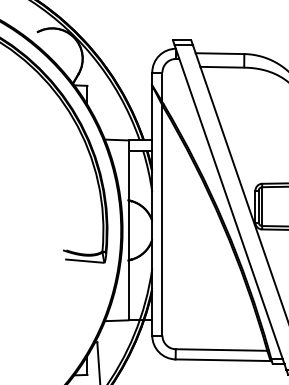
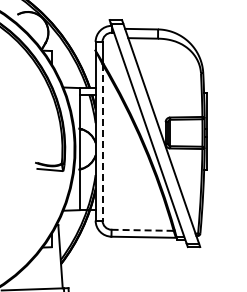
line: (162, 220) -> (102, 142), solid -> dashed
line: (222, 350) -> (143, 230), solid -> dashed

